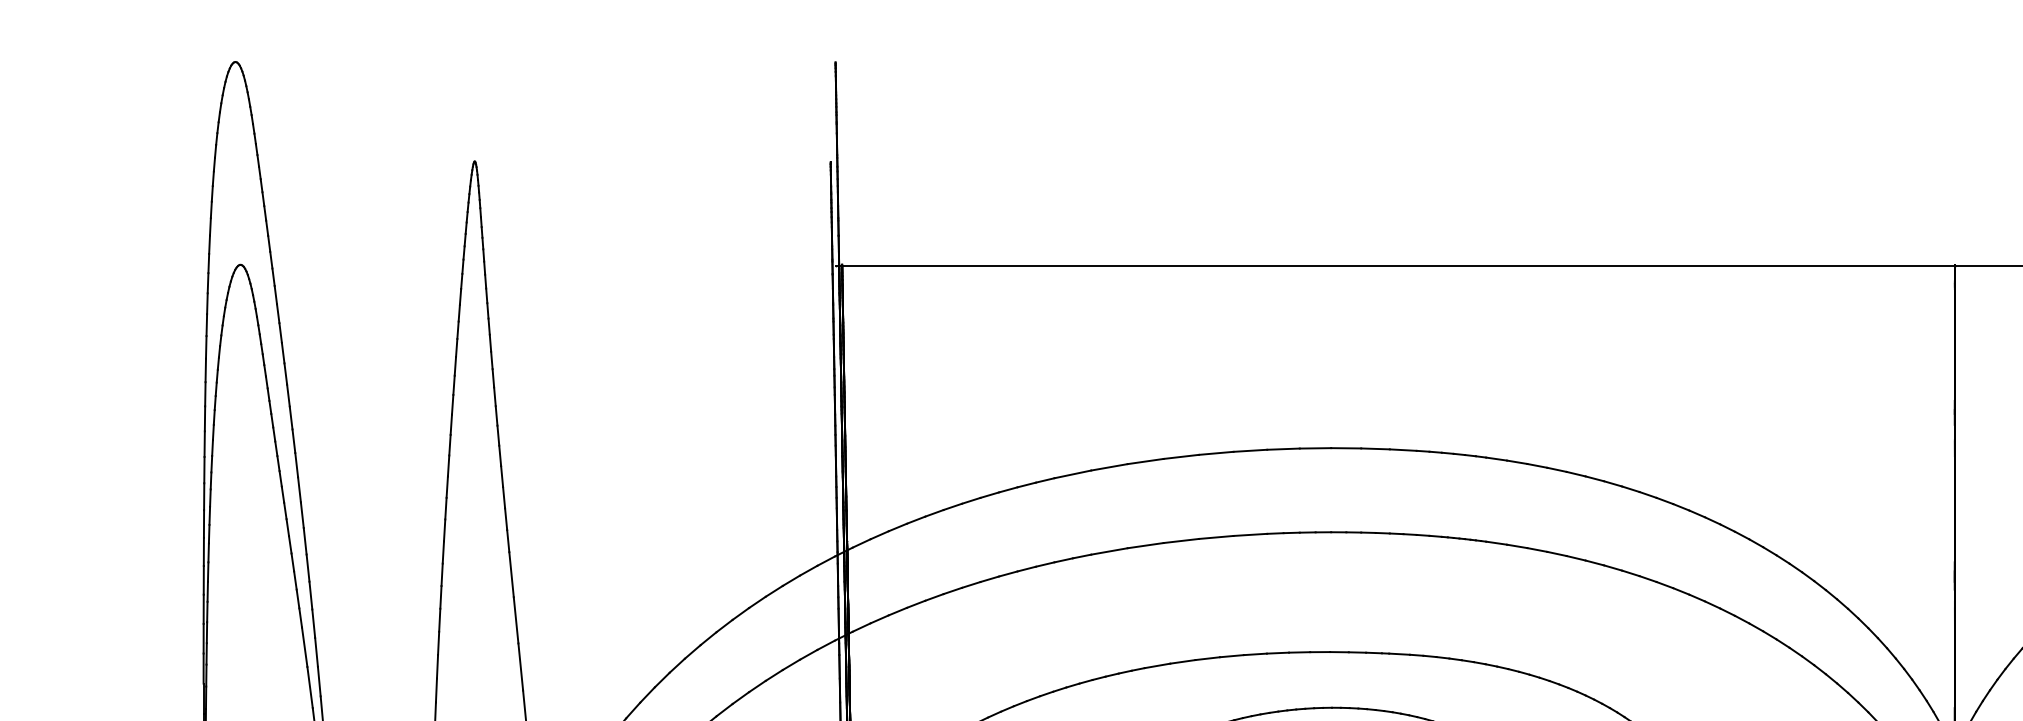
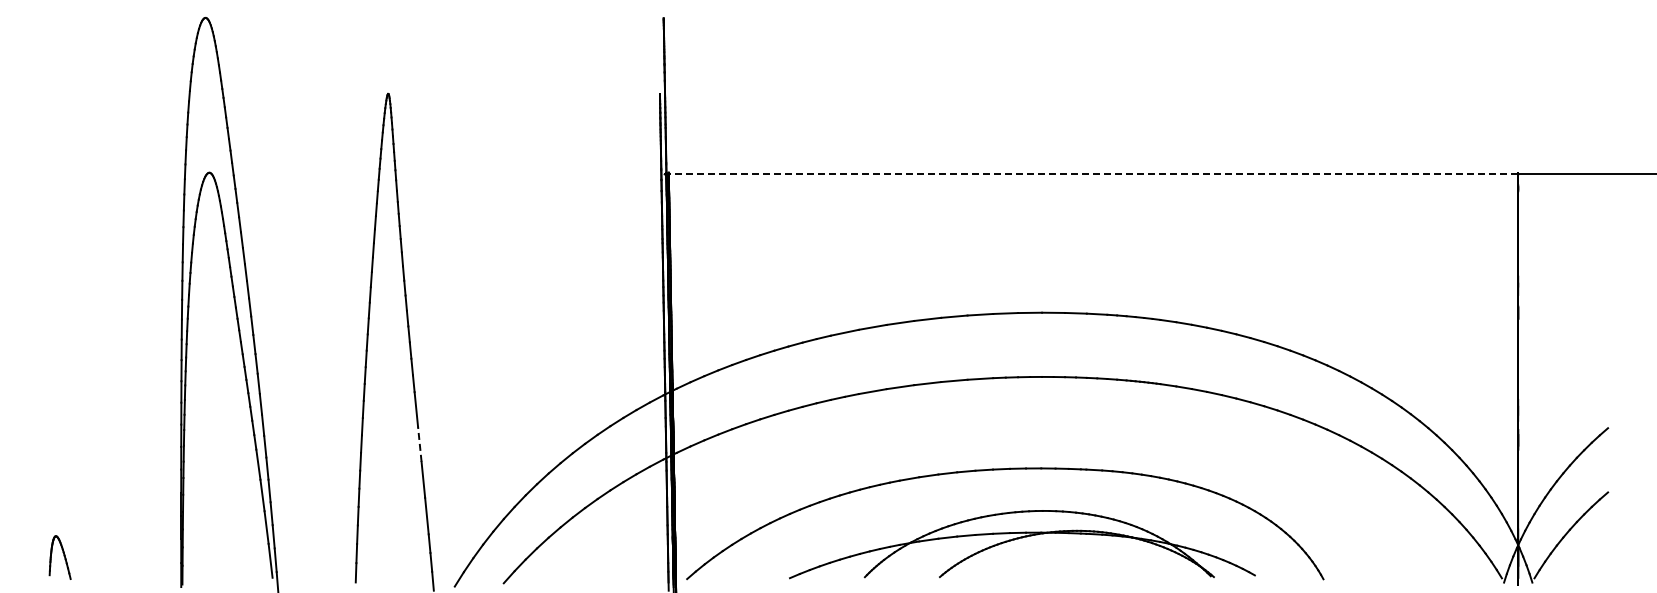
line: (1394, 265) -> (1090, 173), solid -> dashed
line: (515, 620) -> (419, 444), solid -> dashed

